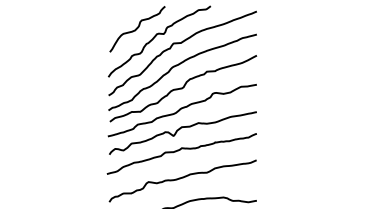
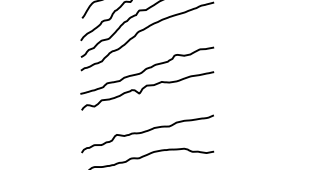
curve: (183, 88) -> (148, 50), removed
curve: (180, 150) -> (145, 106), removed

